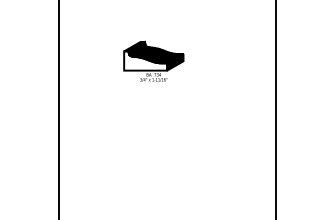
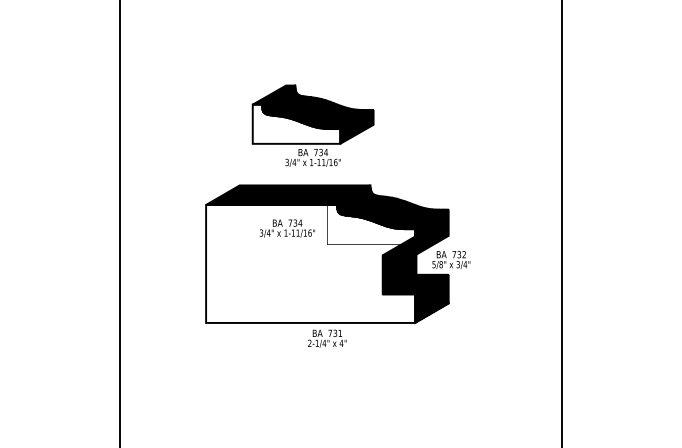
part: (165, 130) -> (336, 265), added

